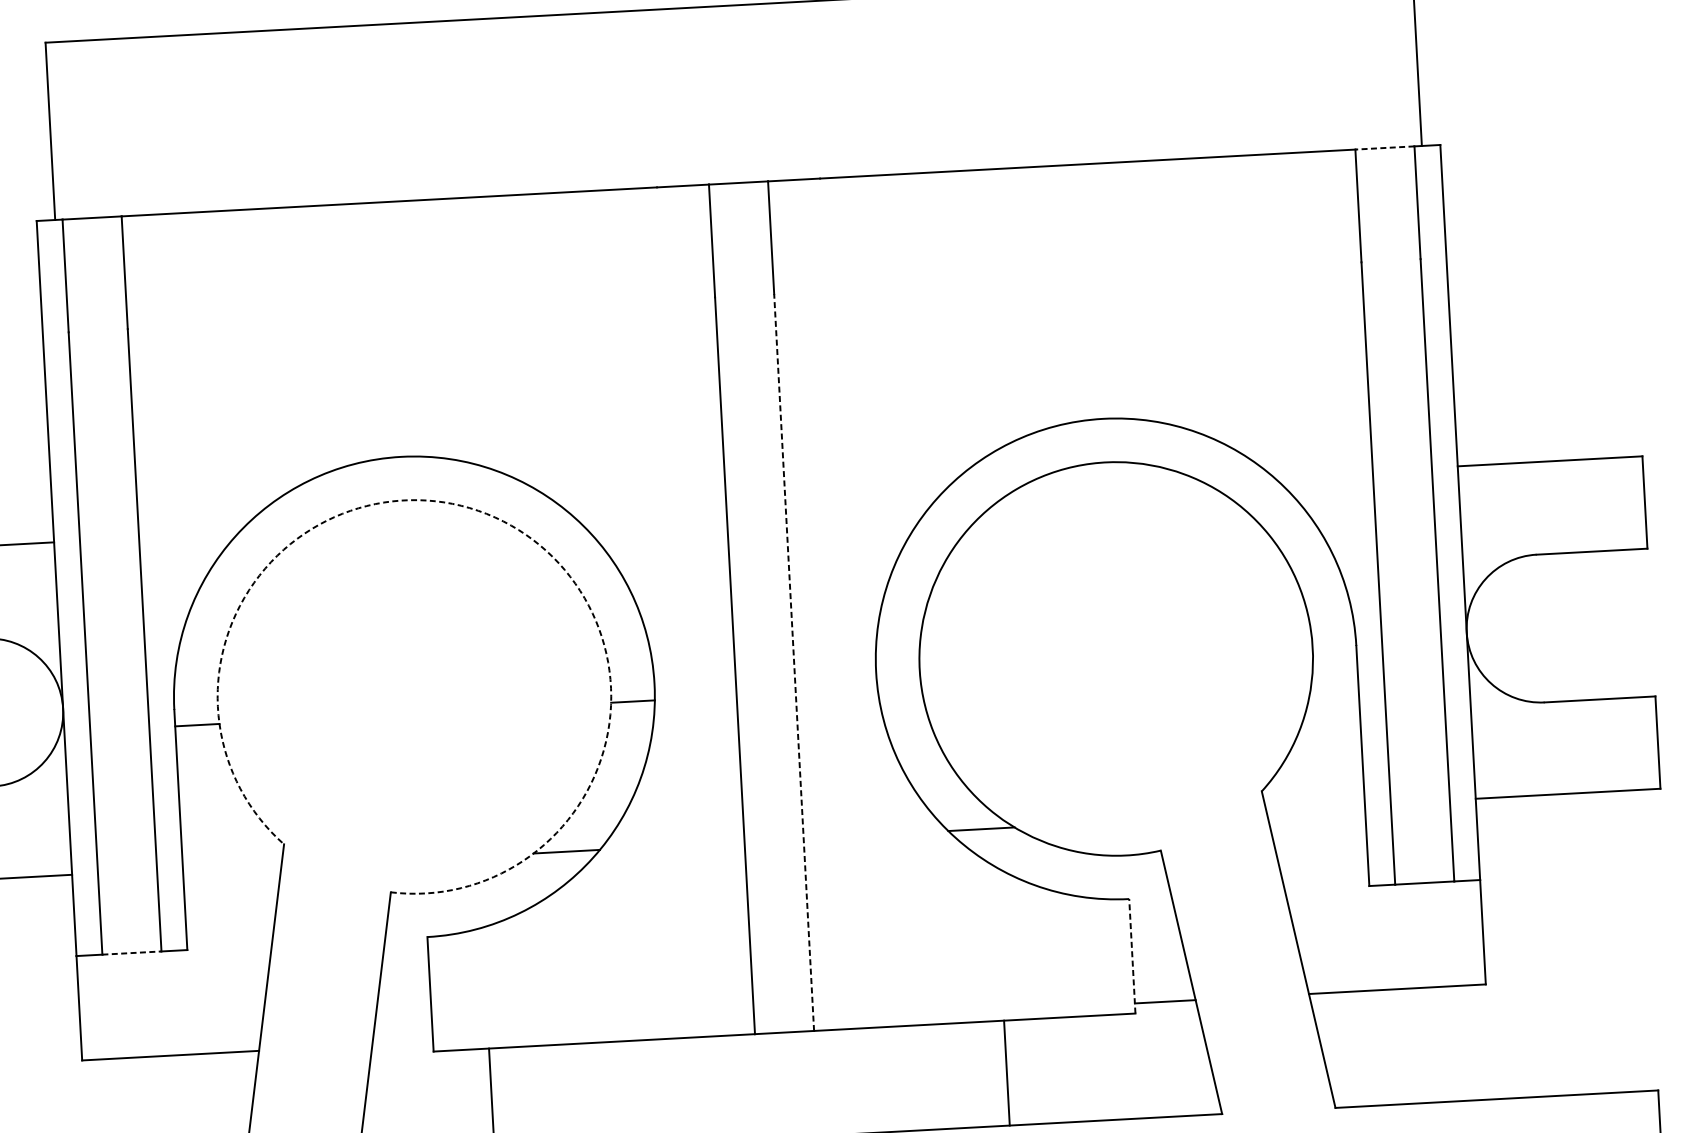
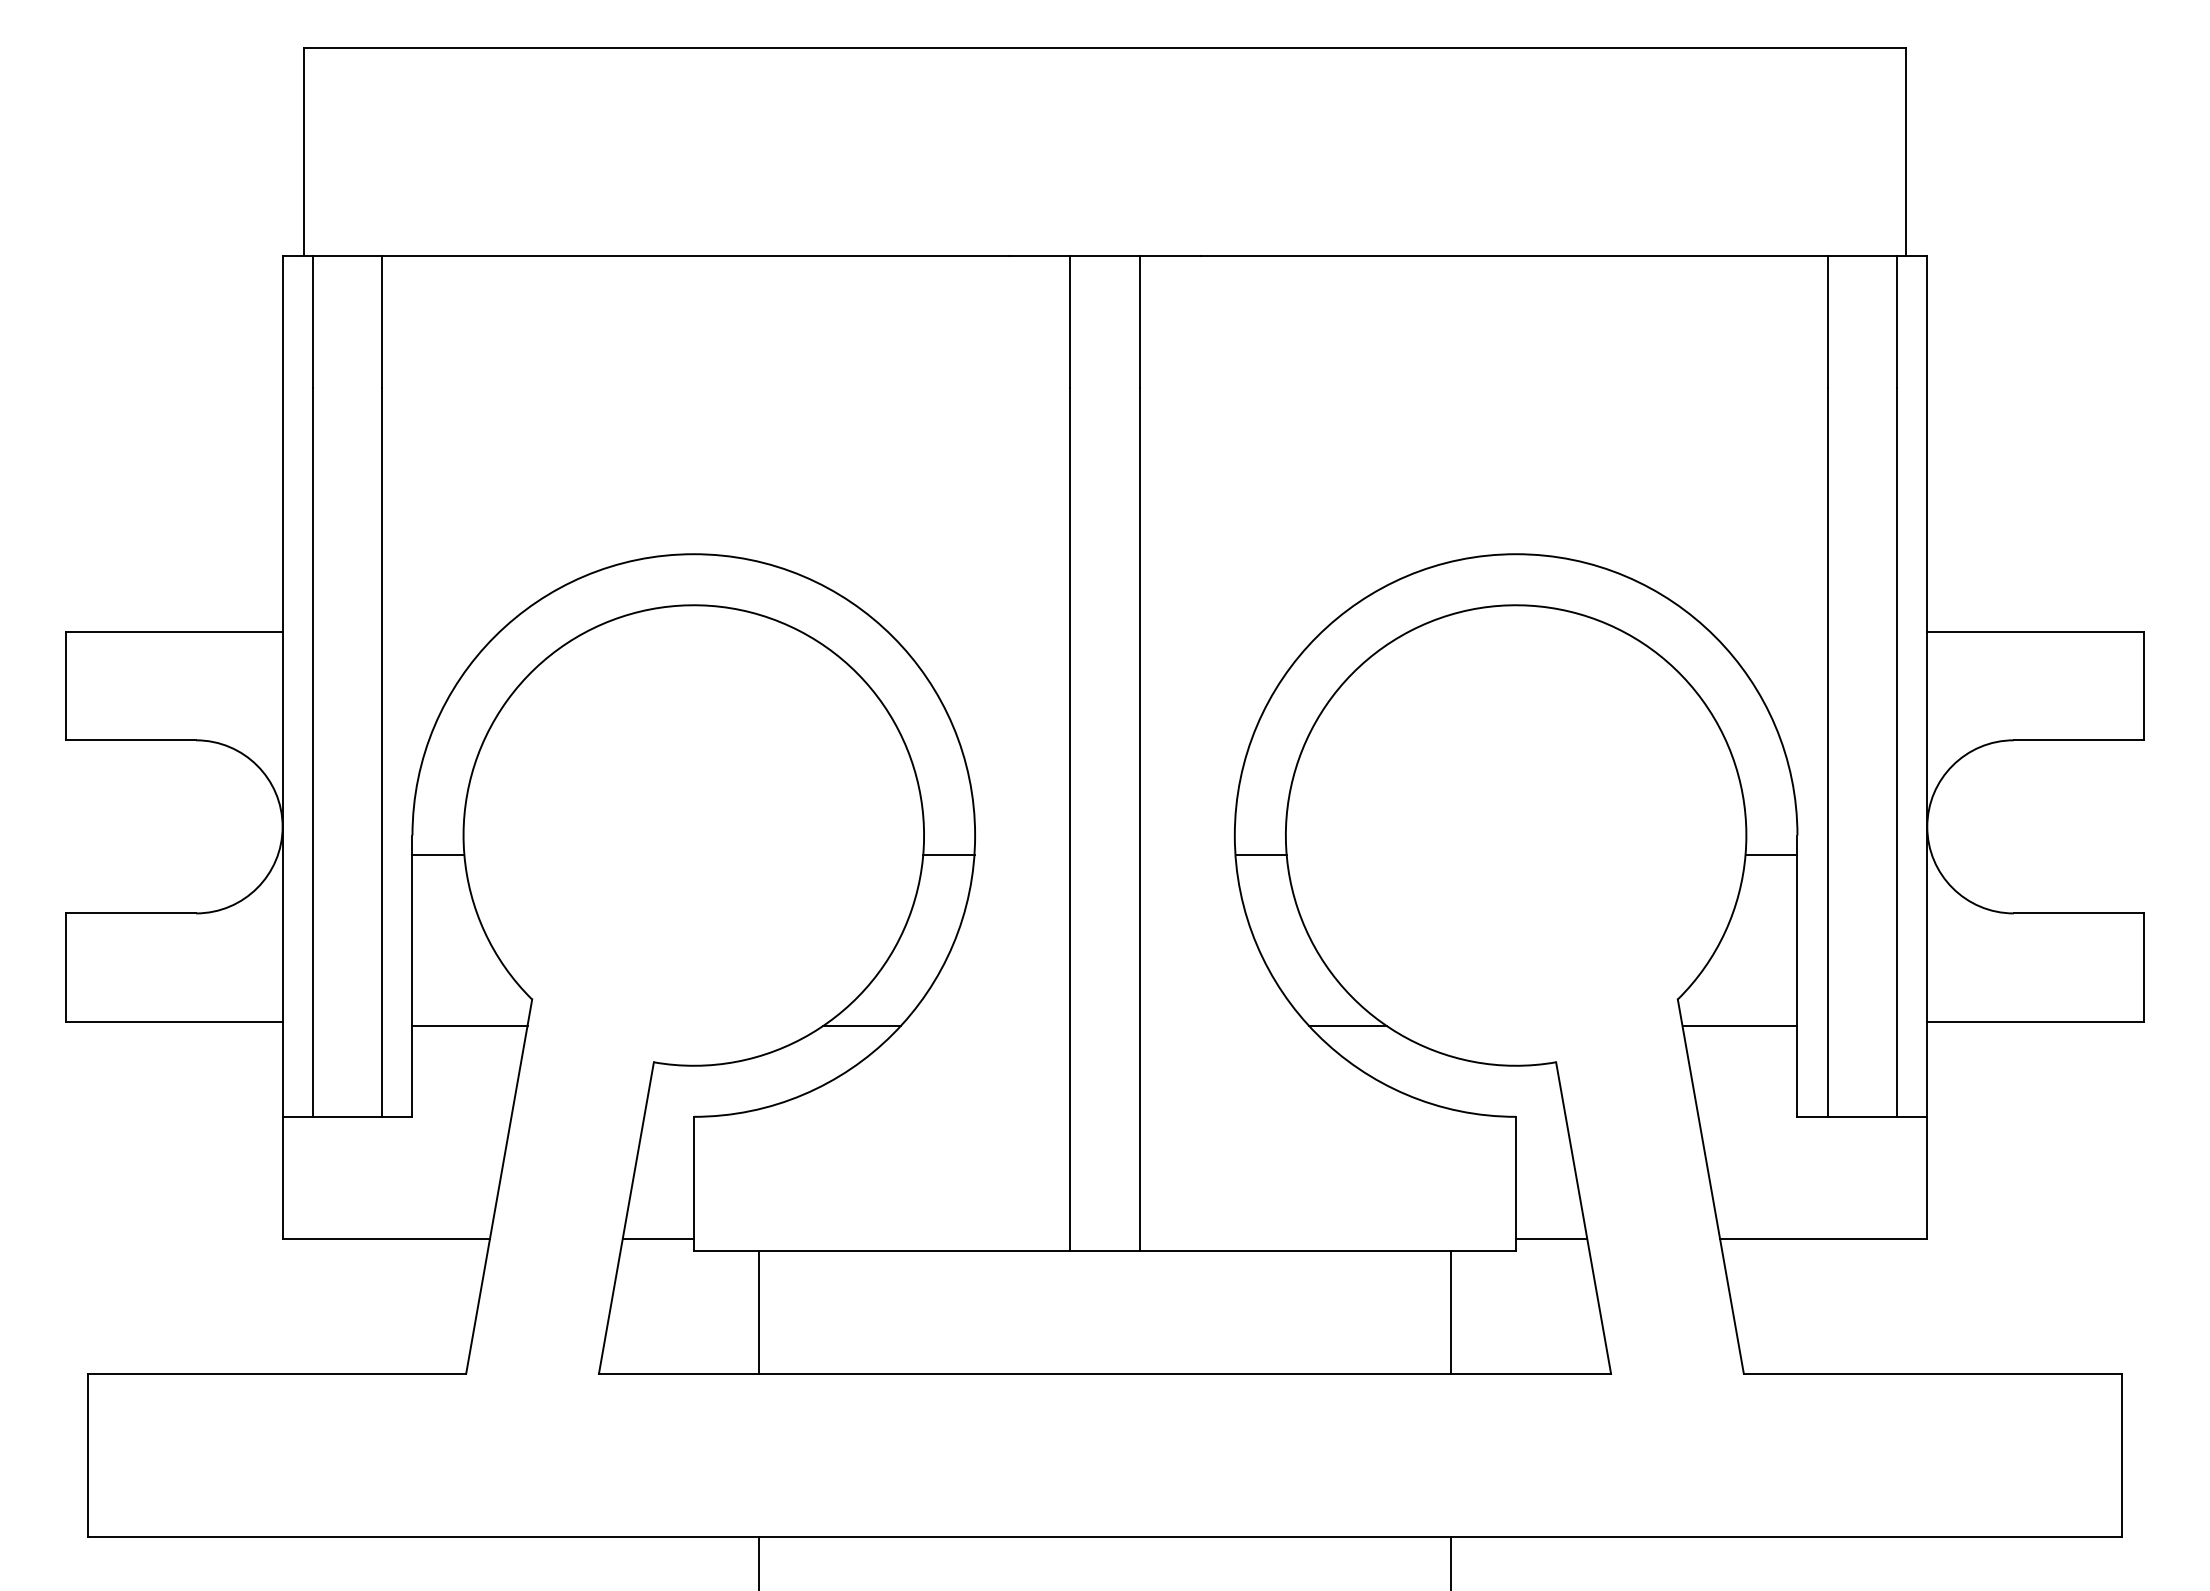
line: (1385, 147) -> (1862, 255), dashed -> solid
arc: (495, 517) -> (799, 630), dashed -> solid
line: (794, 662) -> (1139, 819), dashed -> solid
line: (1335, 663) -> (1771, 854), added
line: (898, 686) -> (1260, 854), added
line: (1315, 810) -> (1739, 1025), added
line: (231, 869) -> (469, 1025), added
line: (131, 952) -> (347, 1116), dashed -> solid
line: (1132, 955) -> (1516, 1183), dashed -> solid
line: (402, 1043) -> (657, 1239), added
line: (1007, 1073) -> (1451, 1312), moved

